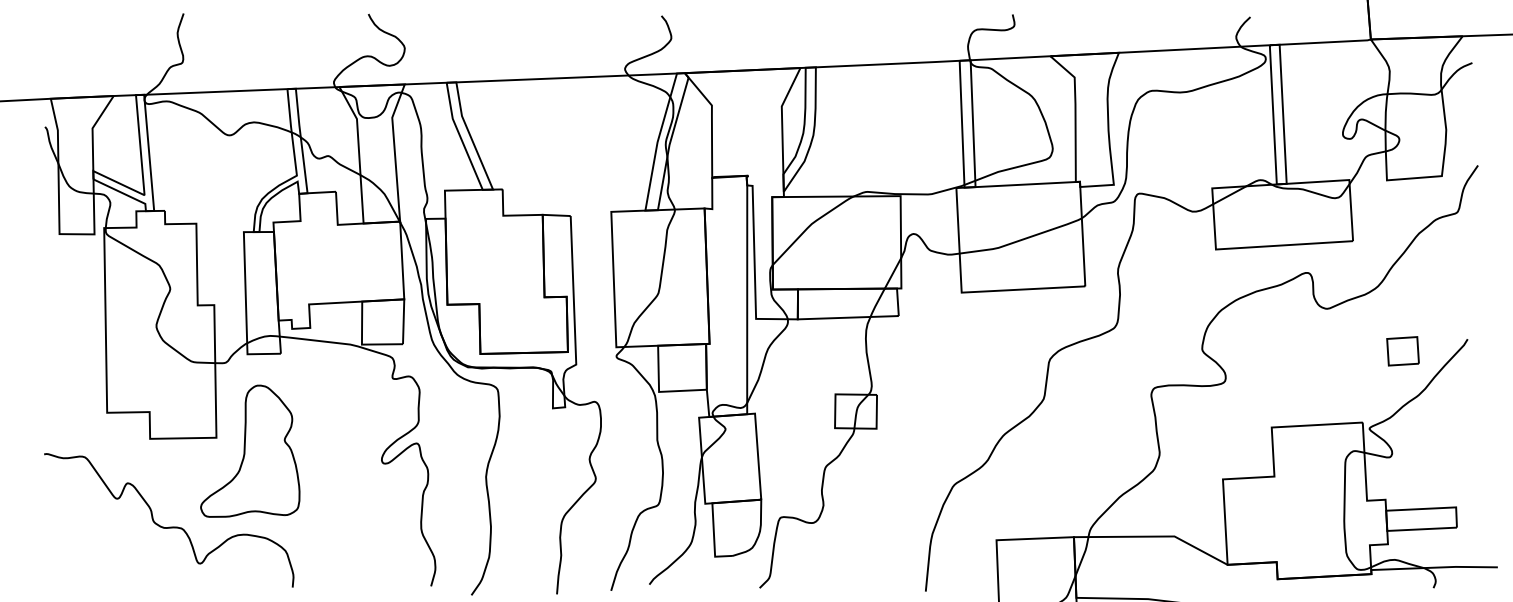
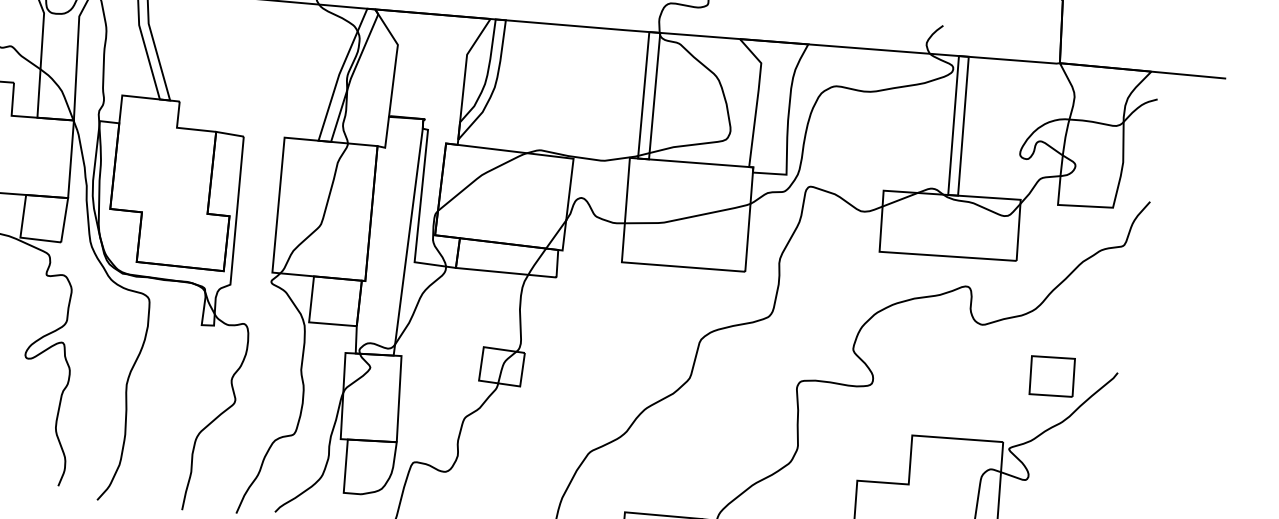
part: (1402, 351) -> (1051, 376), size x1.43

